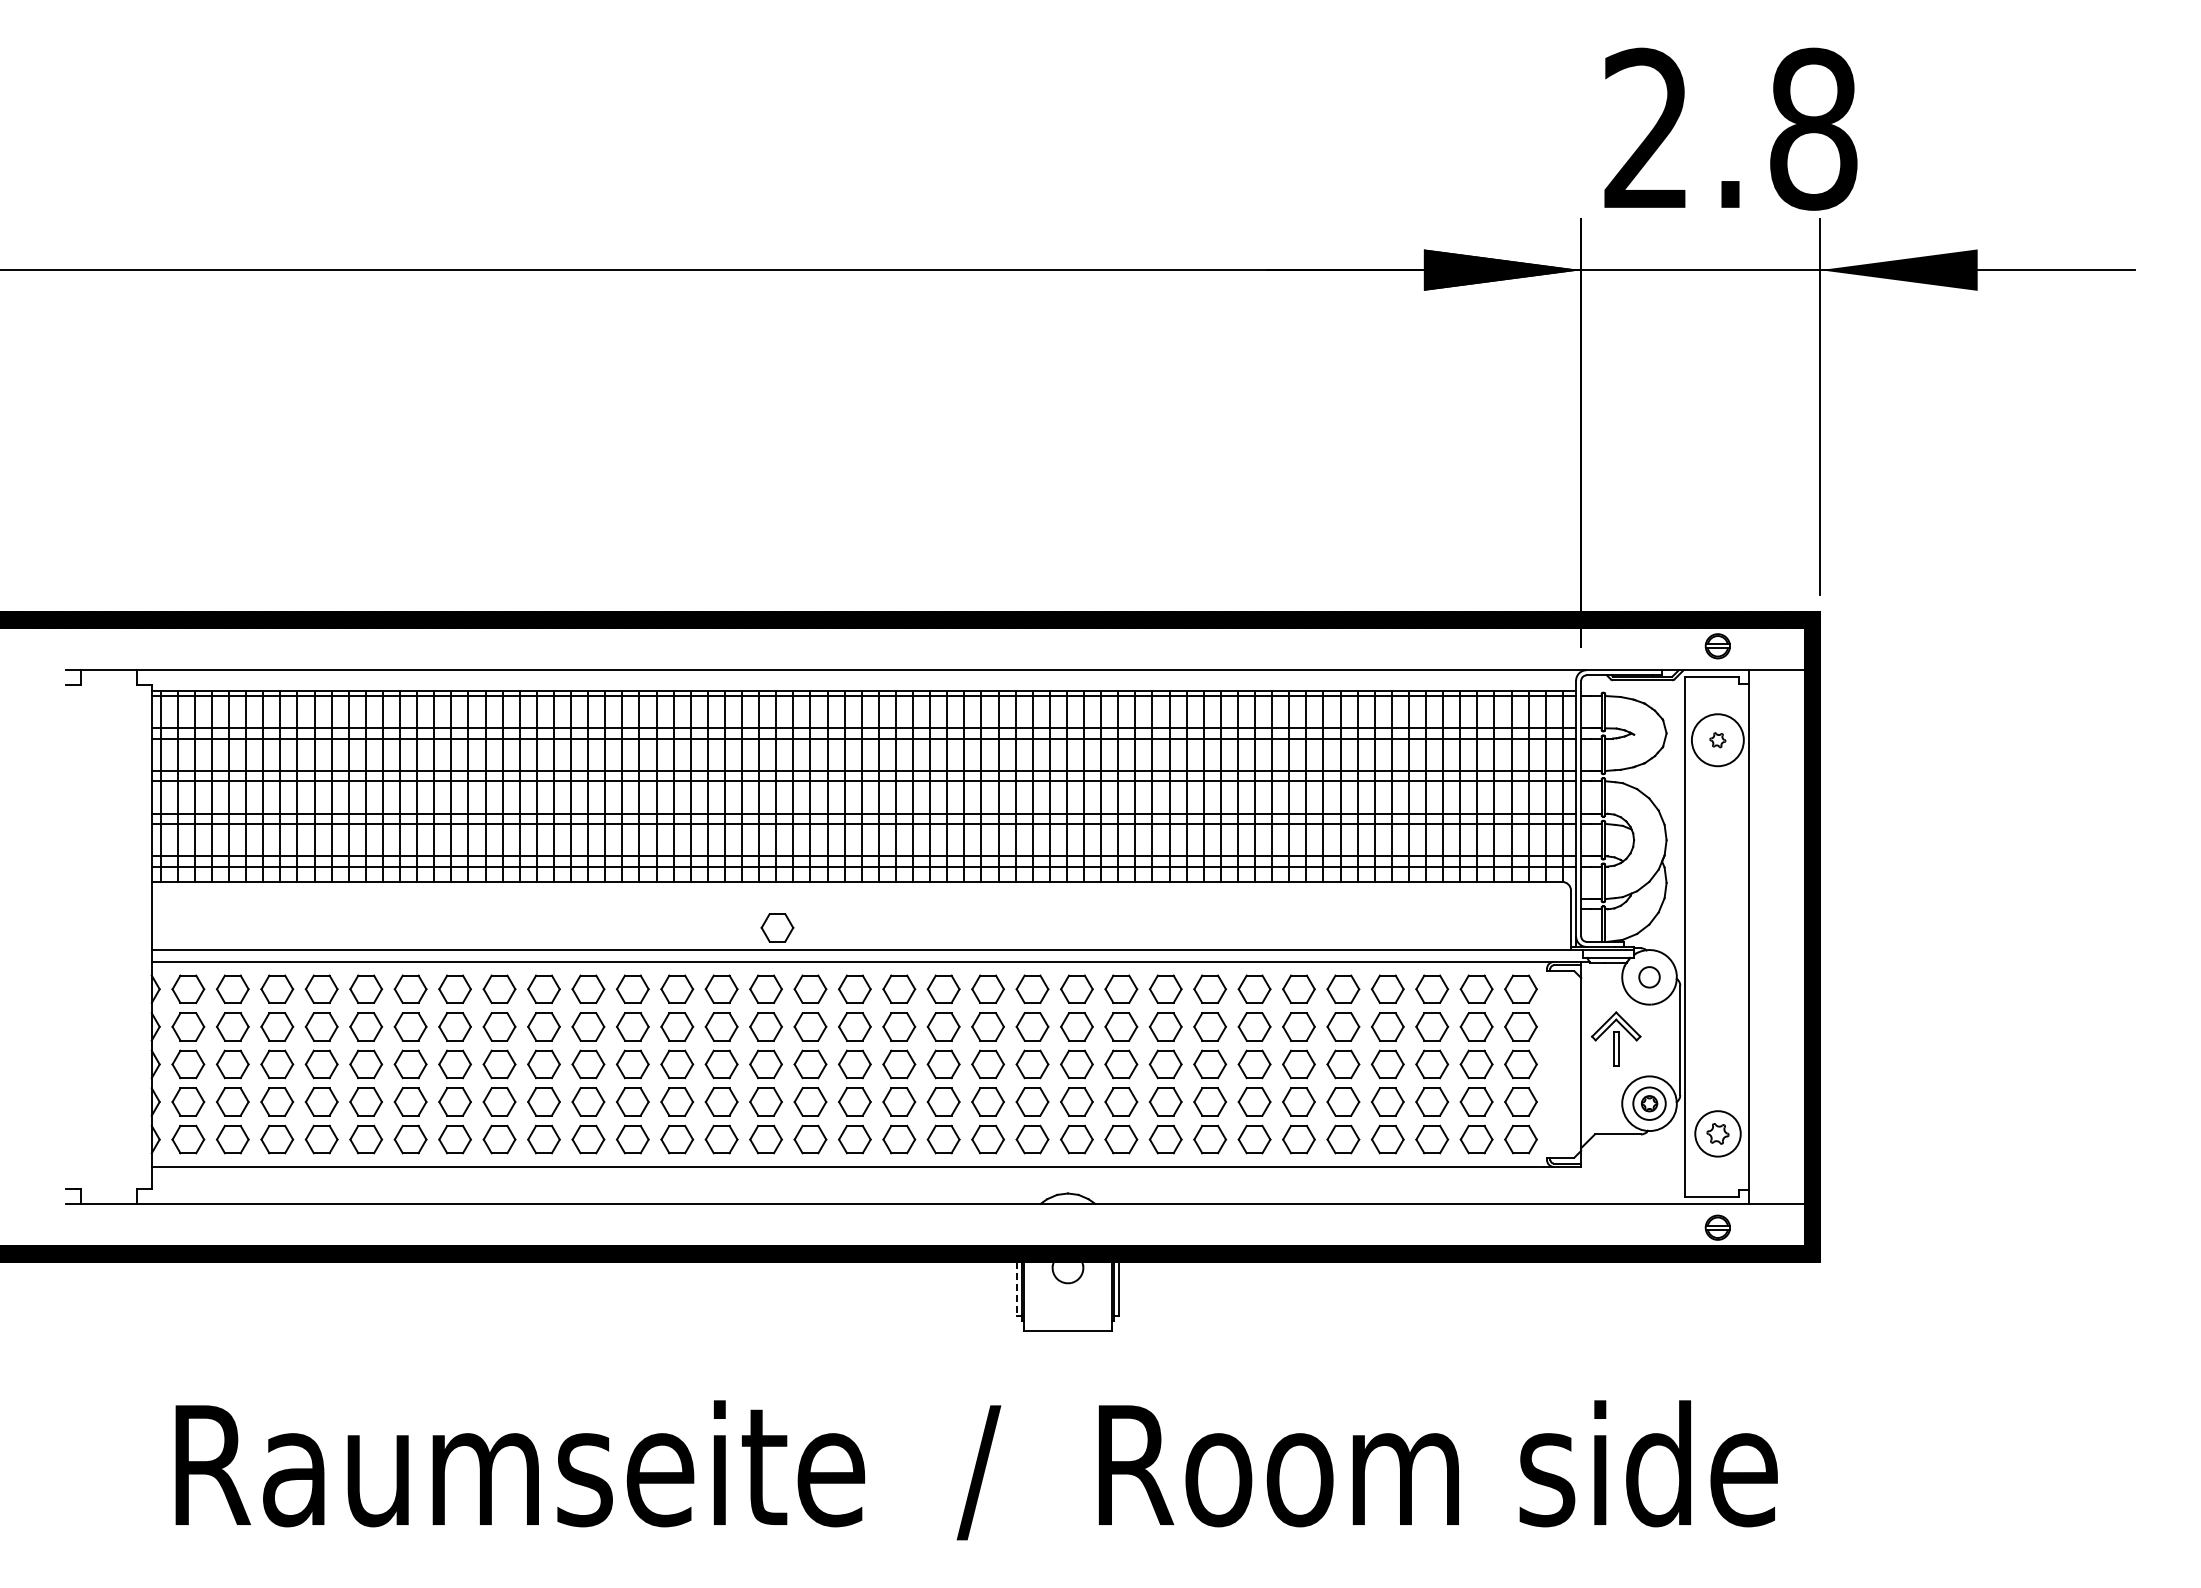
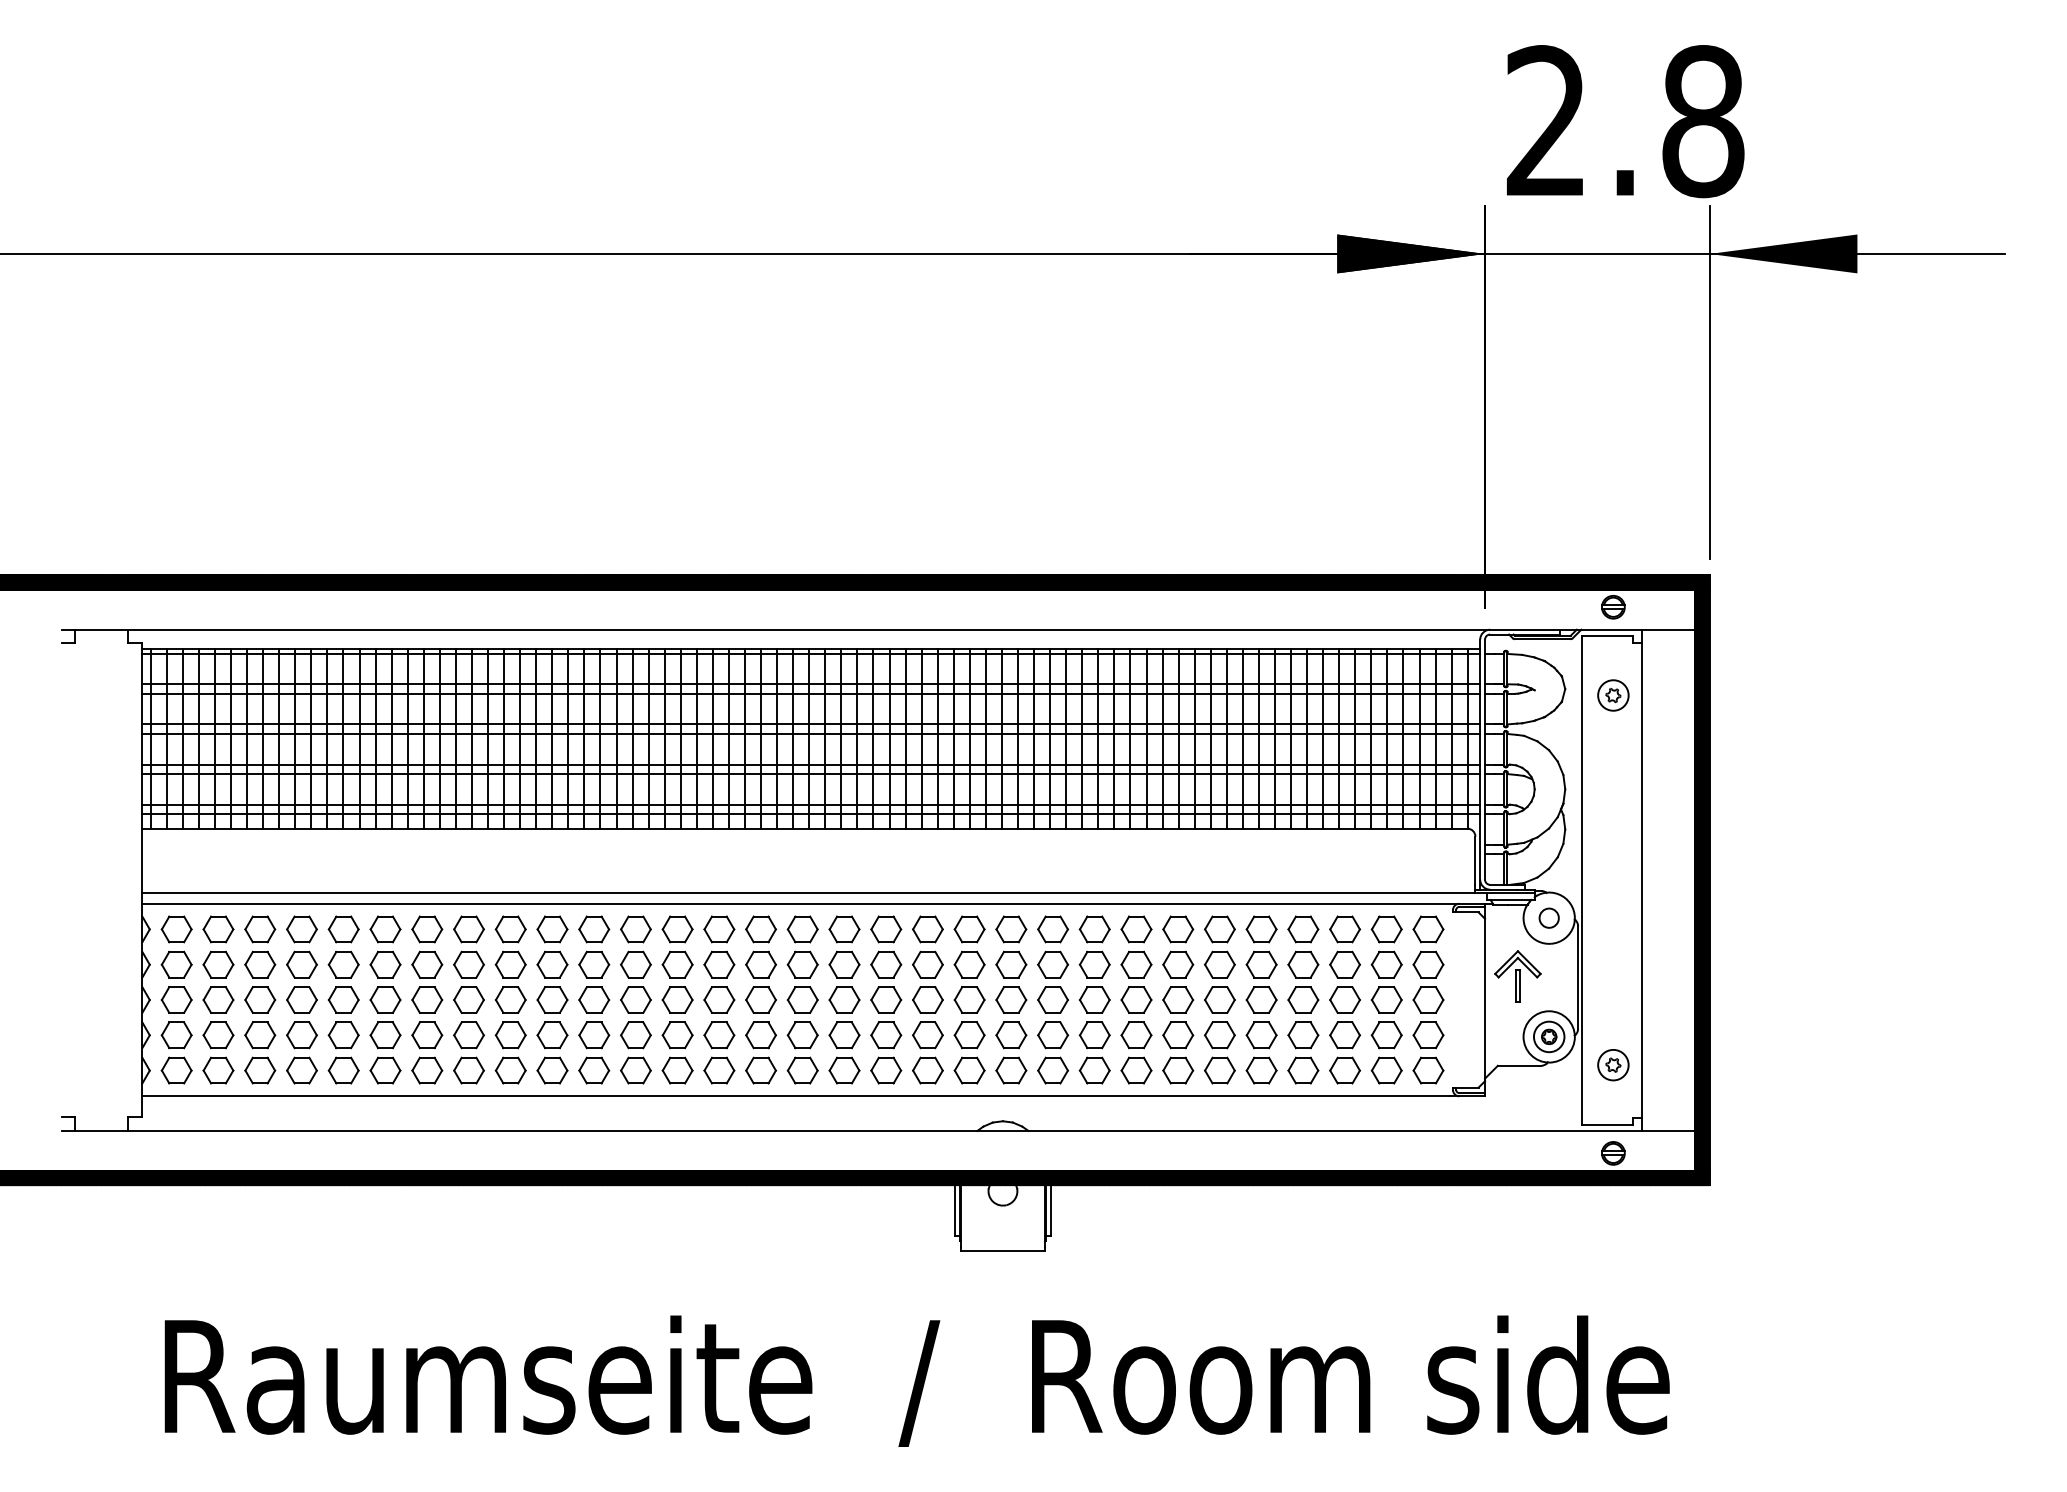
circle: (1717, 740) -> (1613, 695), size x0.62
part: (777, 927) -> (730, 871), removed
part: (1717, 1133) -> (1613, 1064), size x0.71
line: (1016, 1288) -> (954, 1210), dashed -> solid

